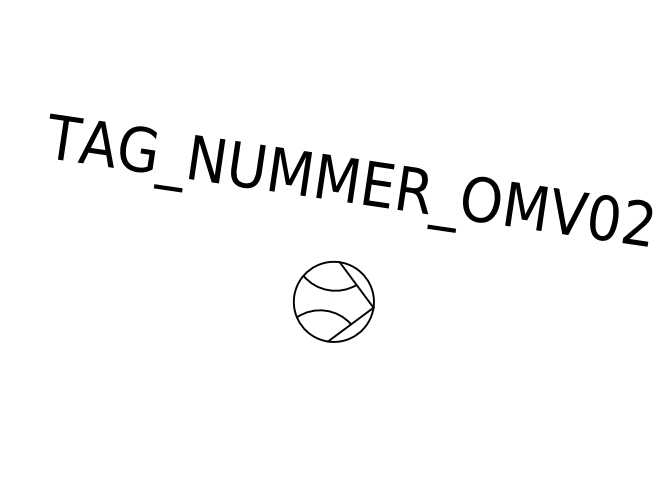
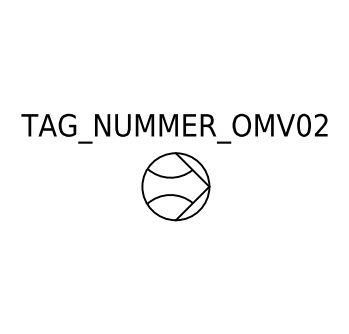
part: (333, 301) -> (175, 186), size x1.67

